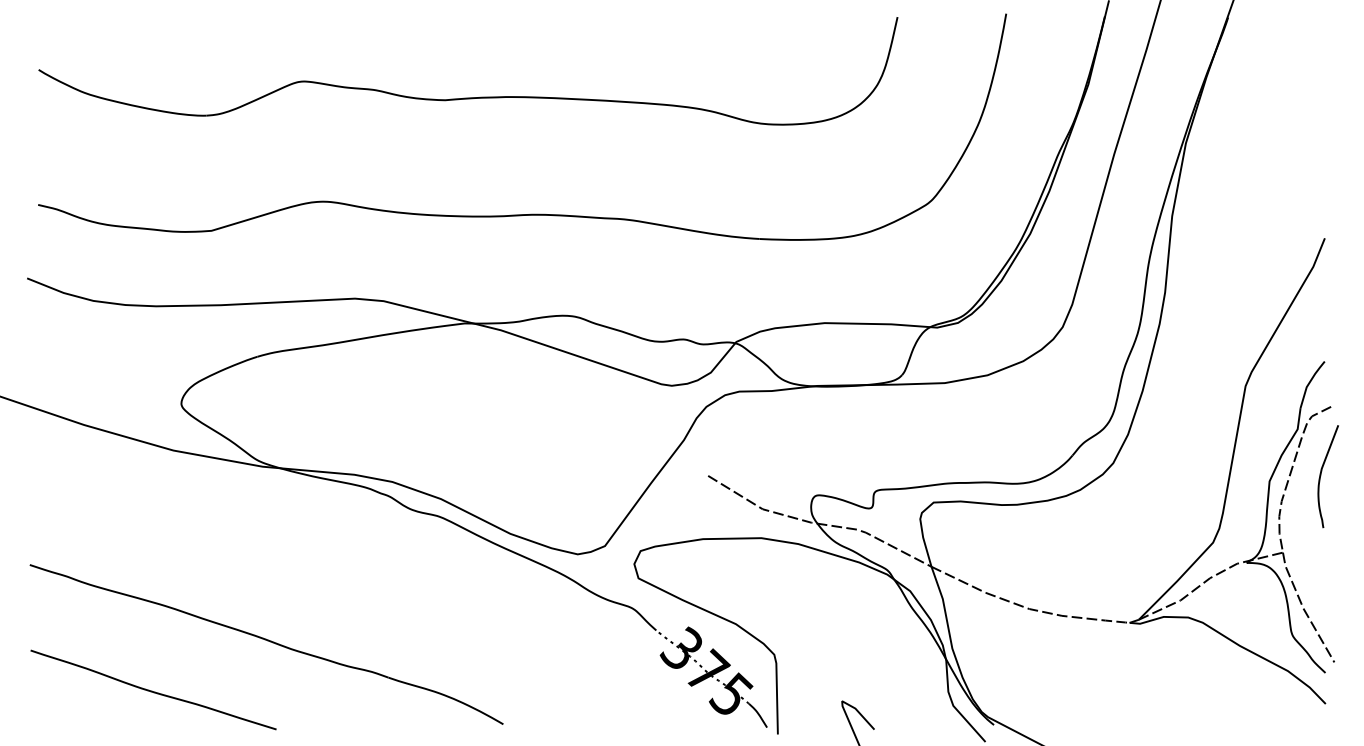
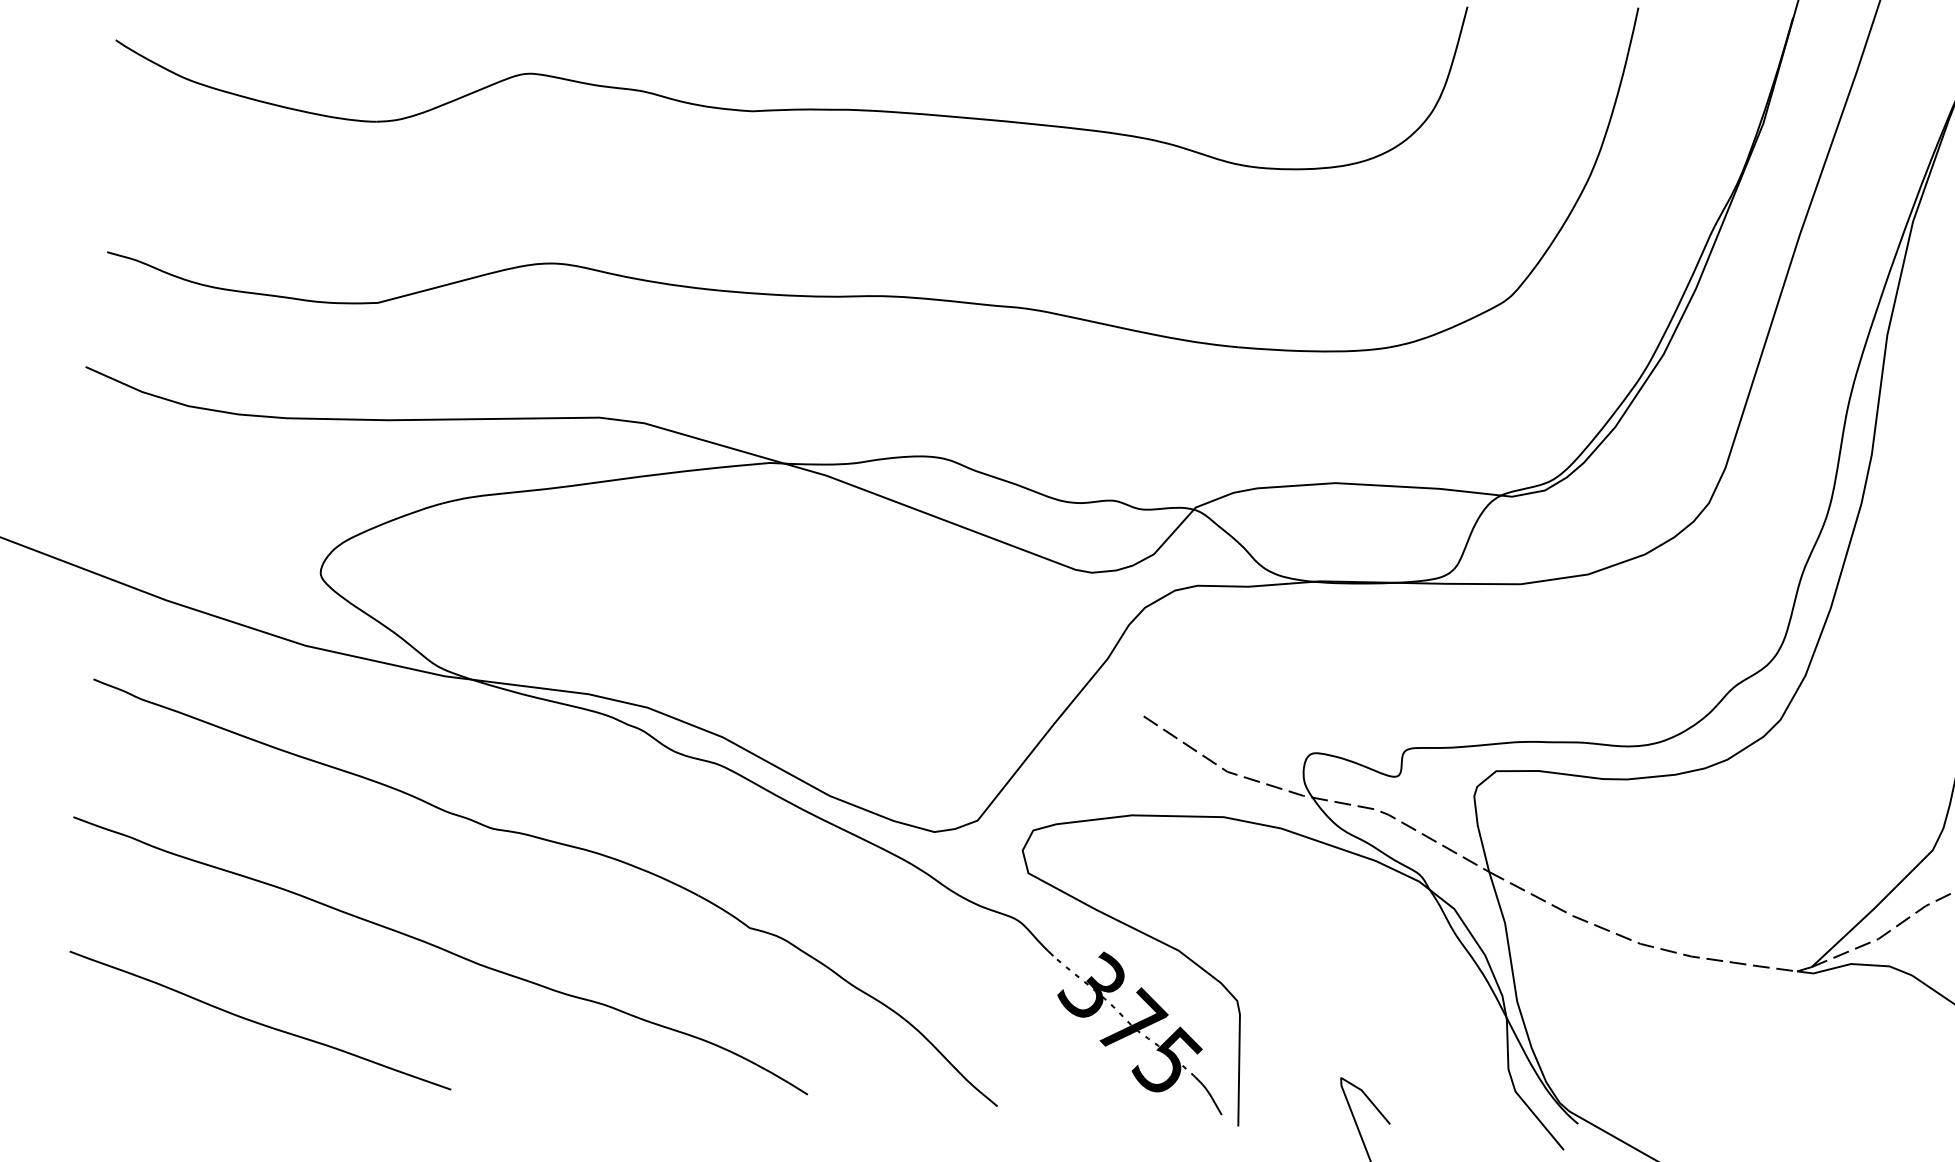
part: (339, 571) -> (559, 845), added

